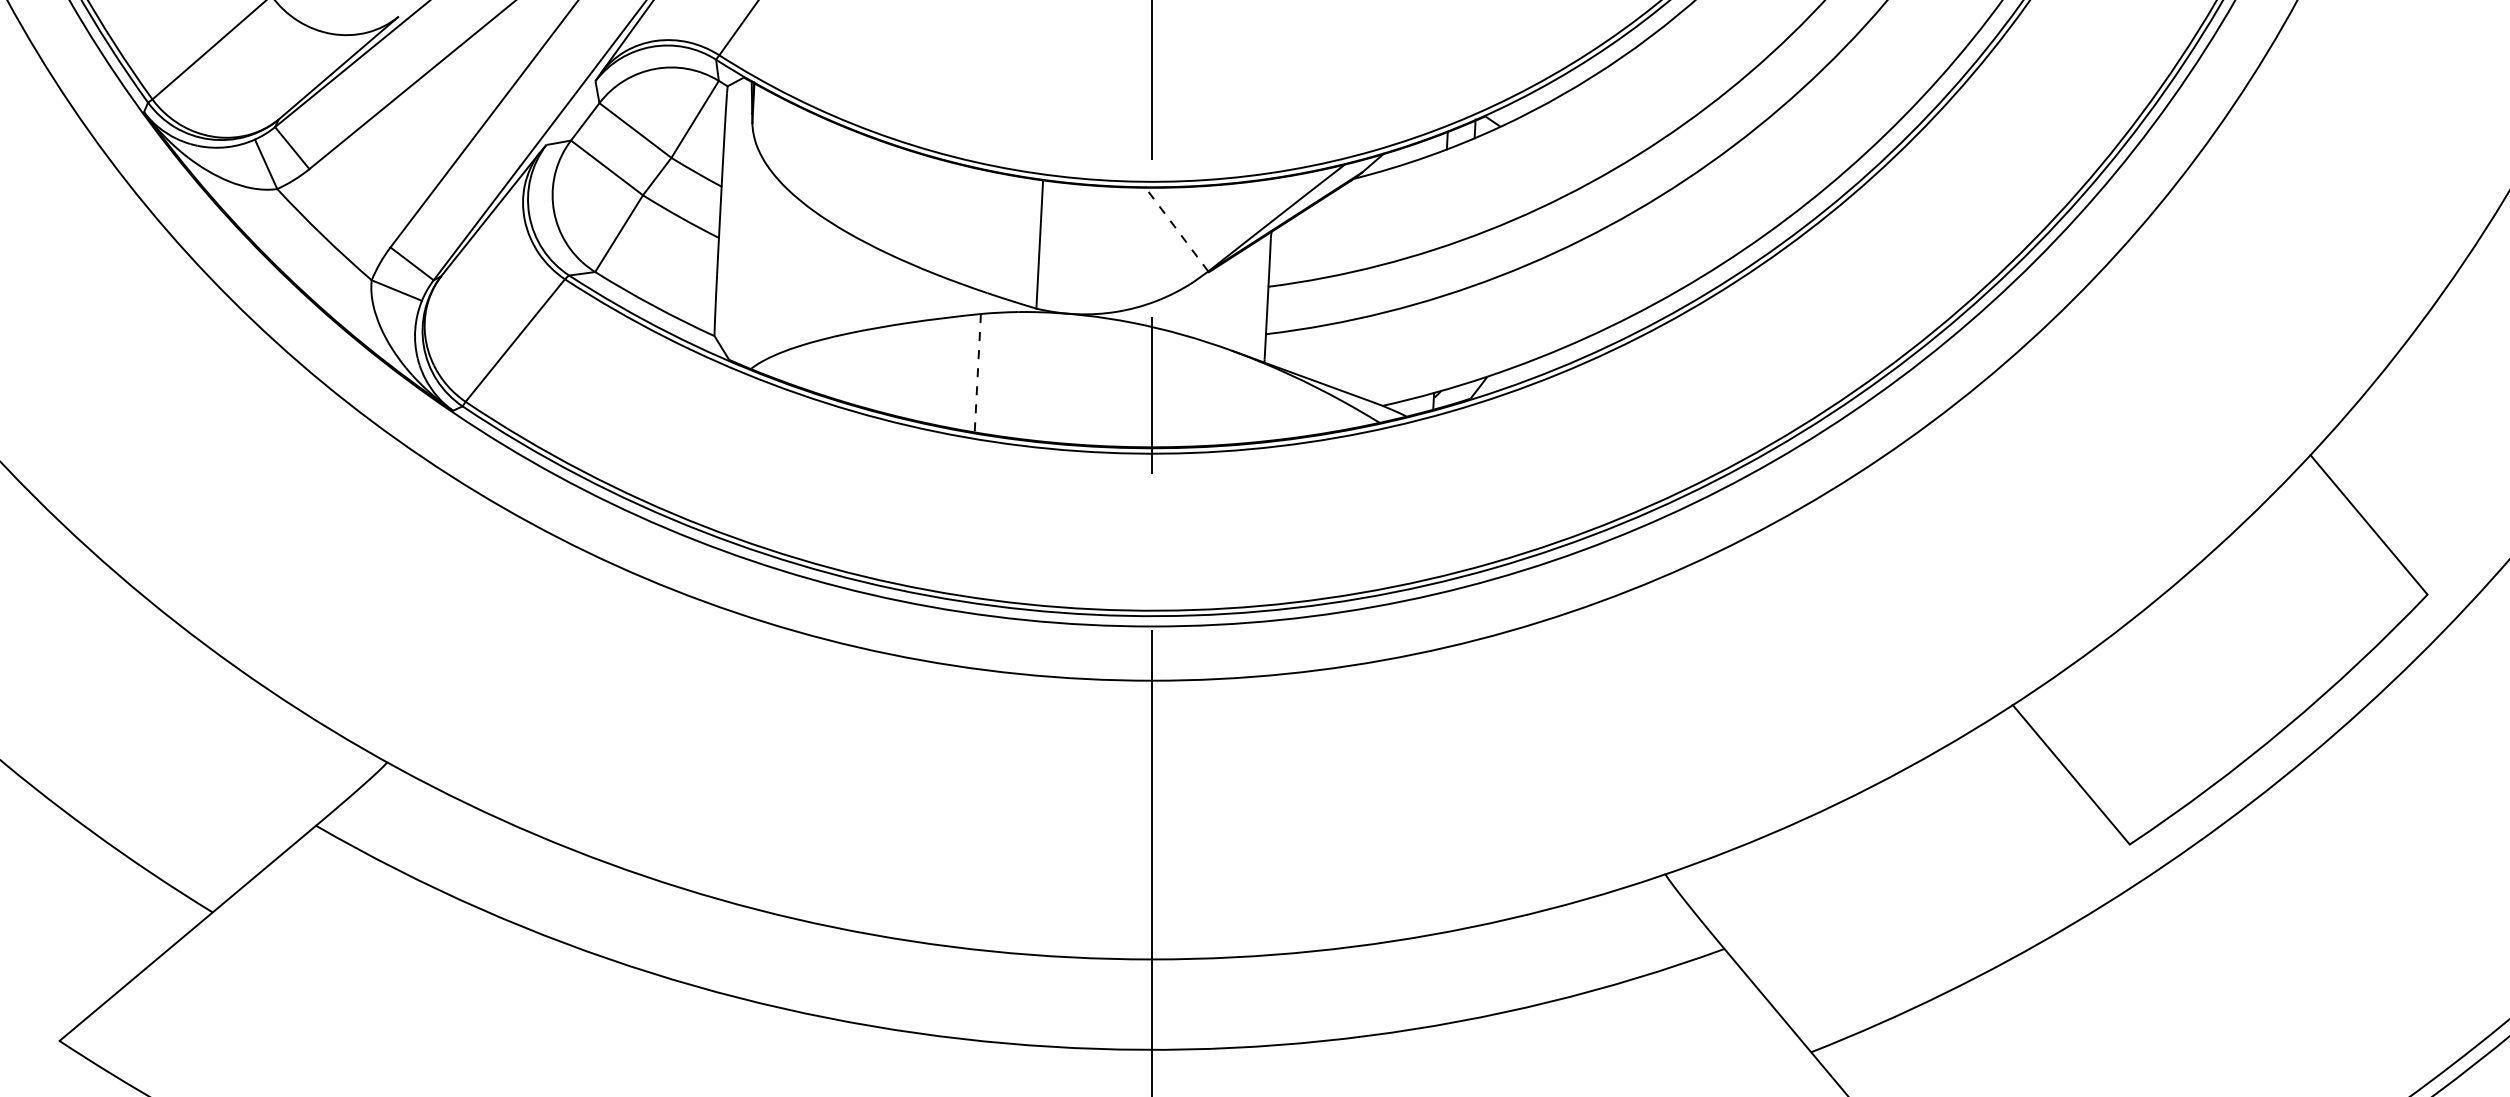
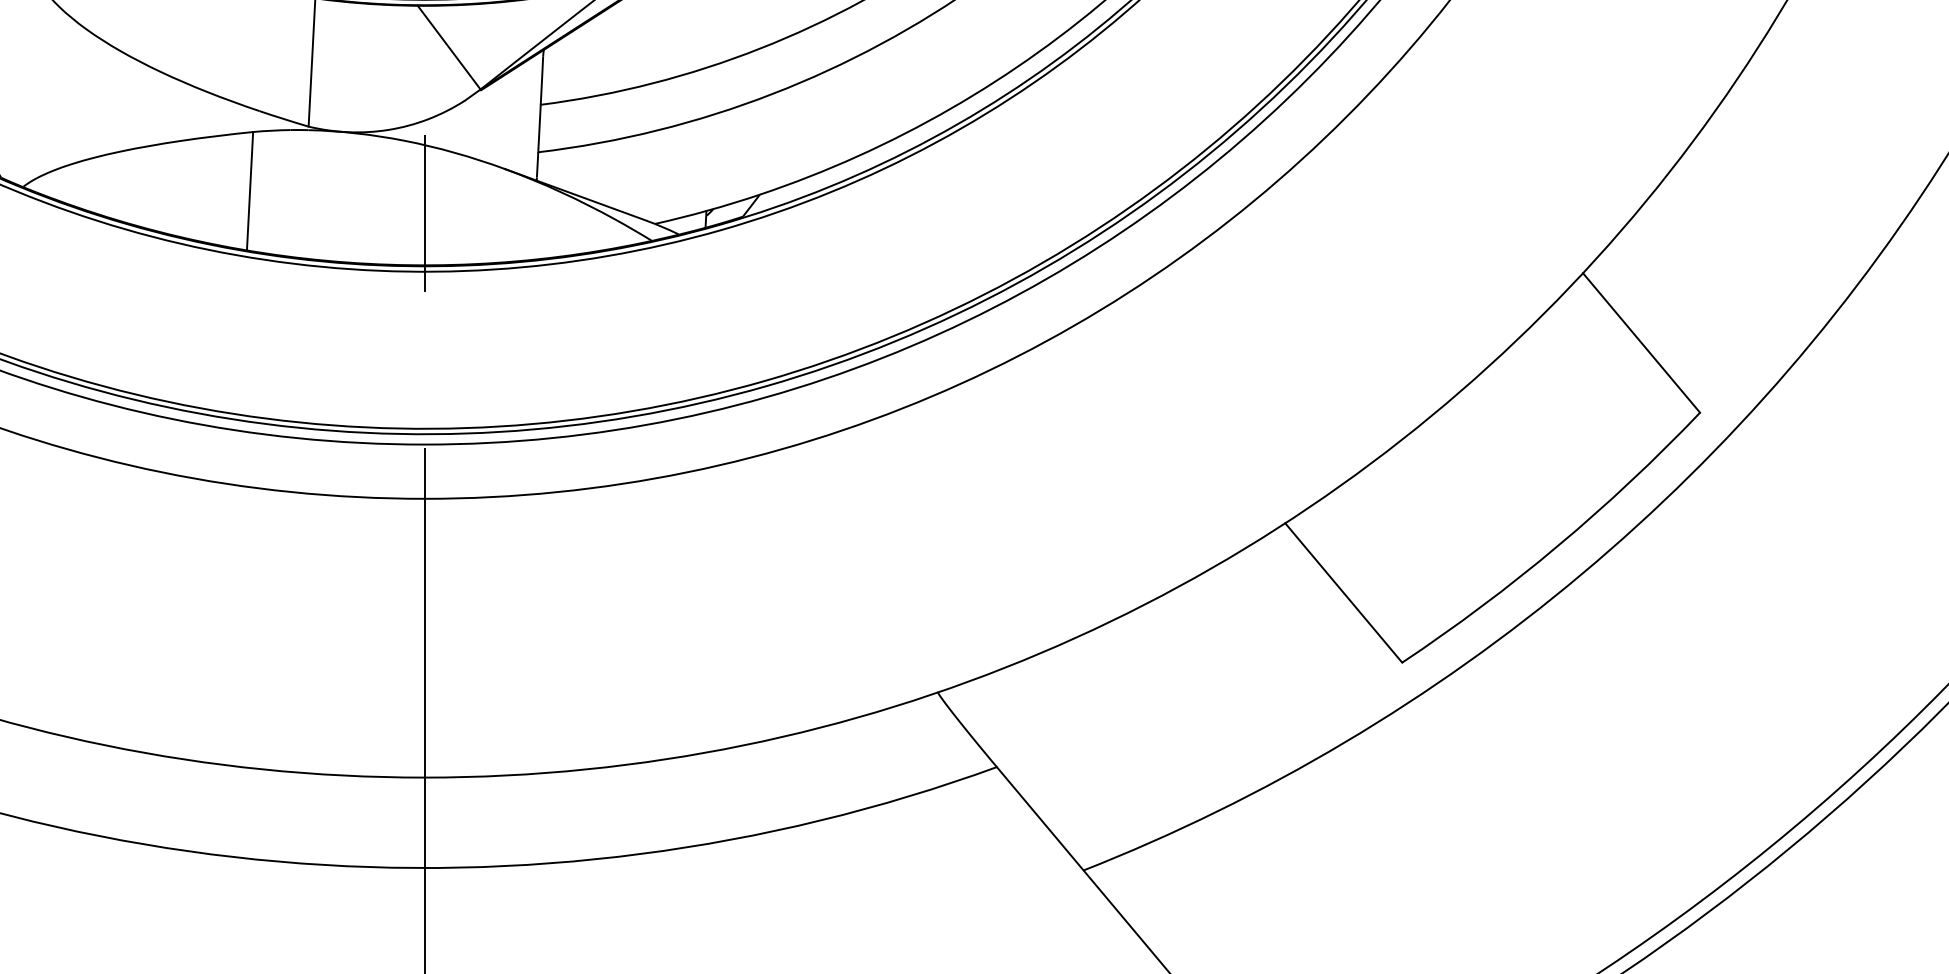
line: (1176, 229) -> (448, 47), dashed -> solid
line: (977, 373) -> (249, 191), dashed -> solid

